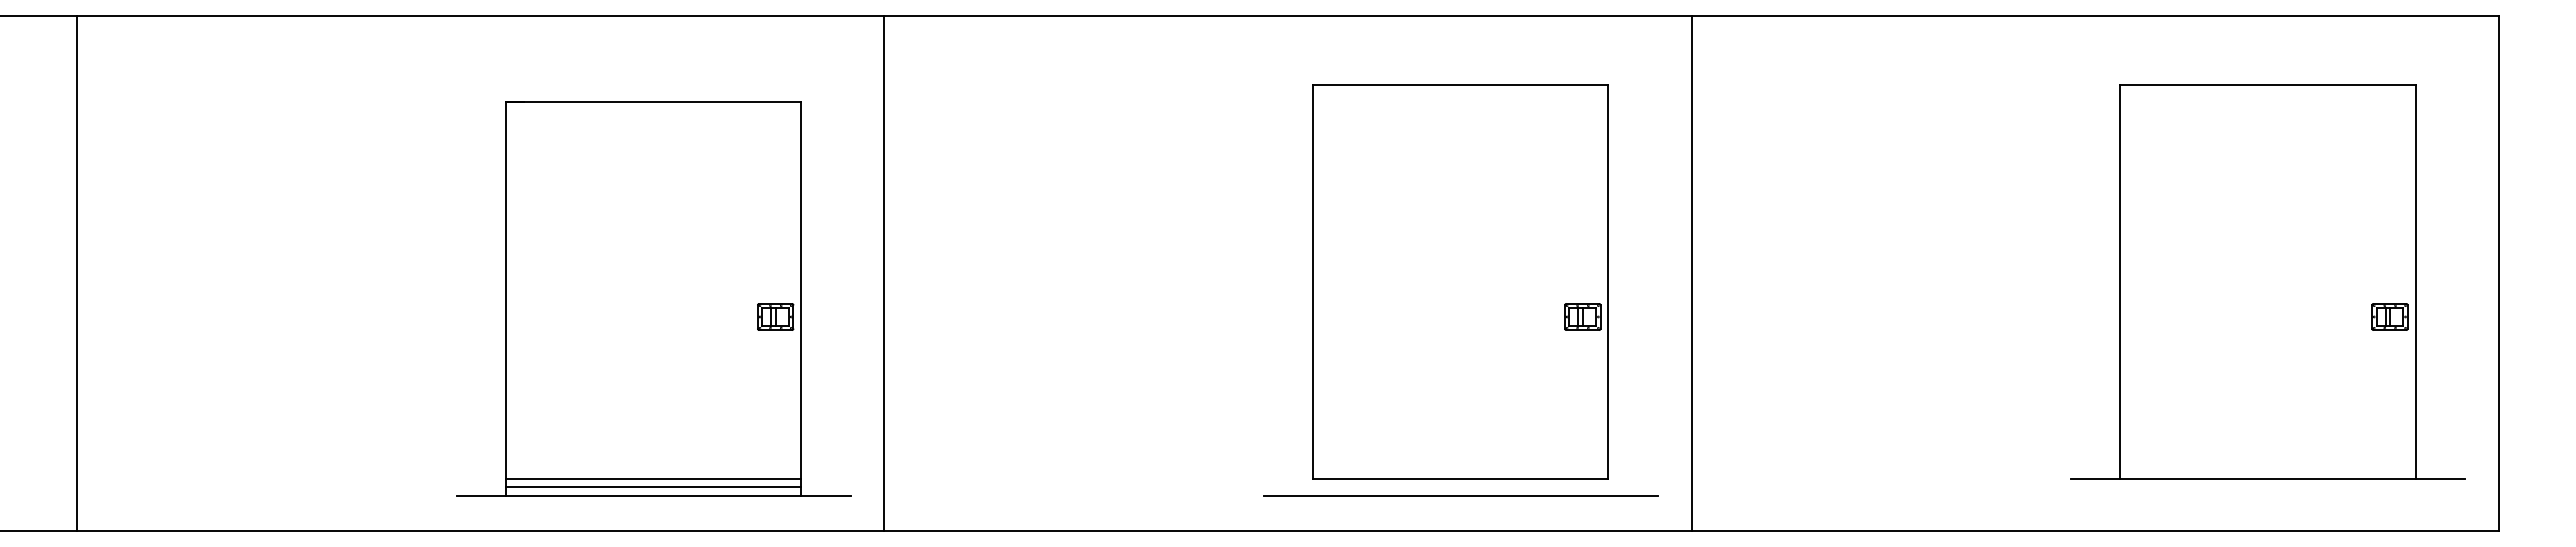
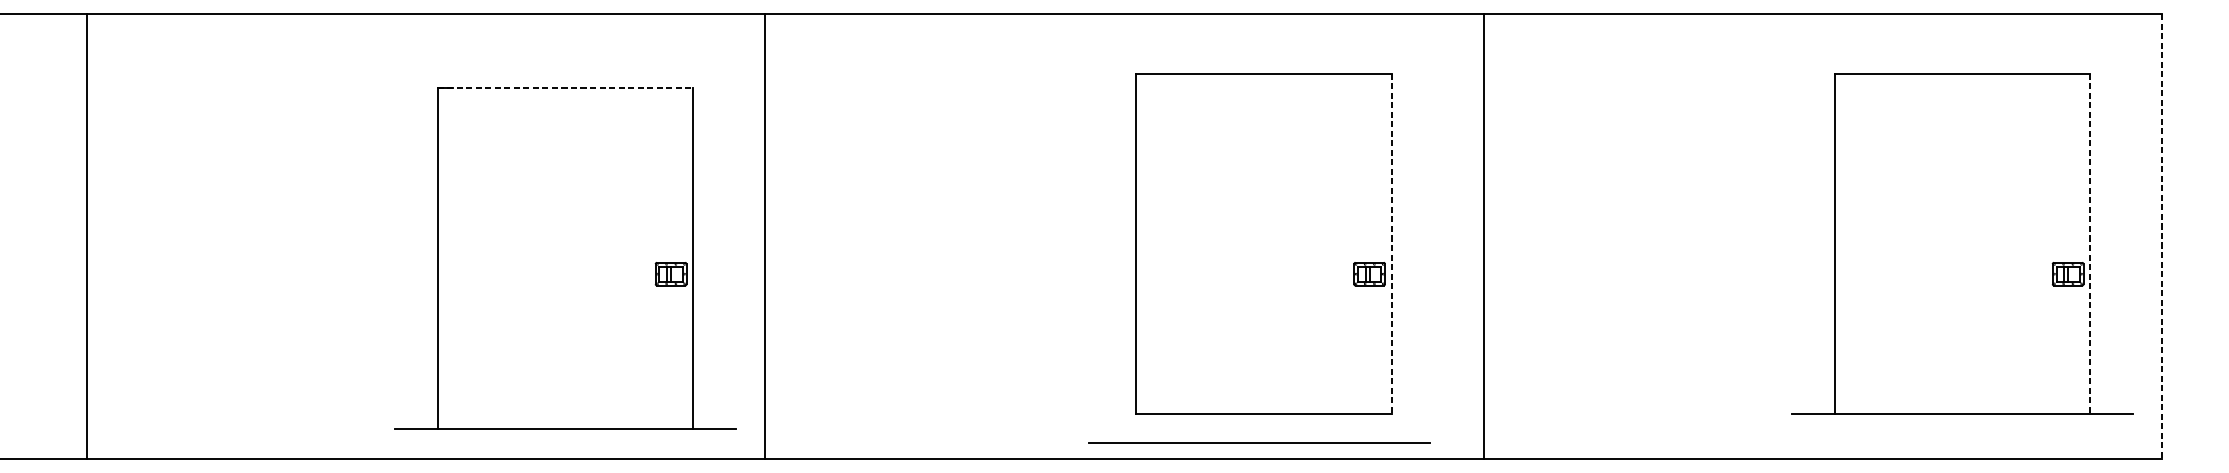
line: (653, 101) -> (565, 87), solid -> dashed
line: (77, 273) -> (86, 236), moved
line: (1691, 273) -> (1483, 236), moved
line: (2498, 274) -> (2162, 237), solid -> dashed
line: (1608, 282) -> (1391, 244), solid -> dashed
line: (2415, 282) -> (2090, 244), solid -> dashed
line: (653, 478) -> (565, 413), removed
line: (653, 487) -> (565, 421), removed
line: (1460, 495) -> (1259, 443), moved

